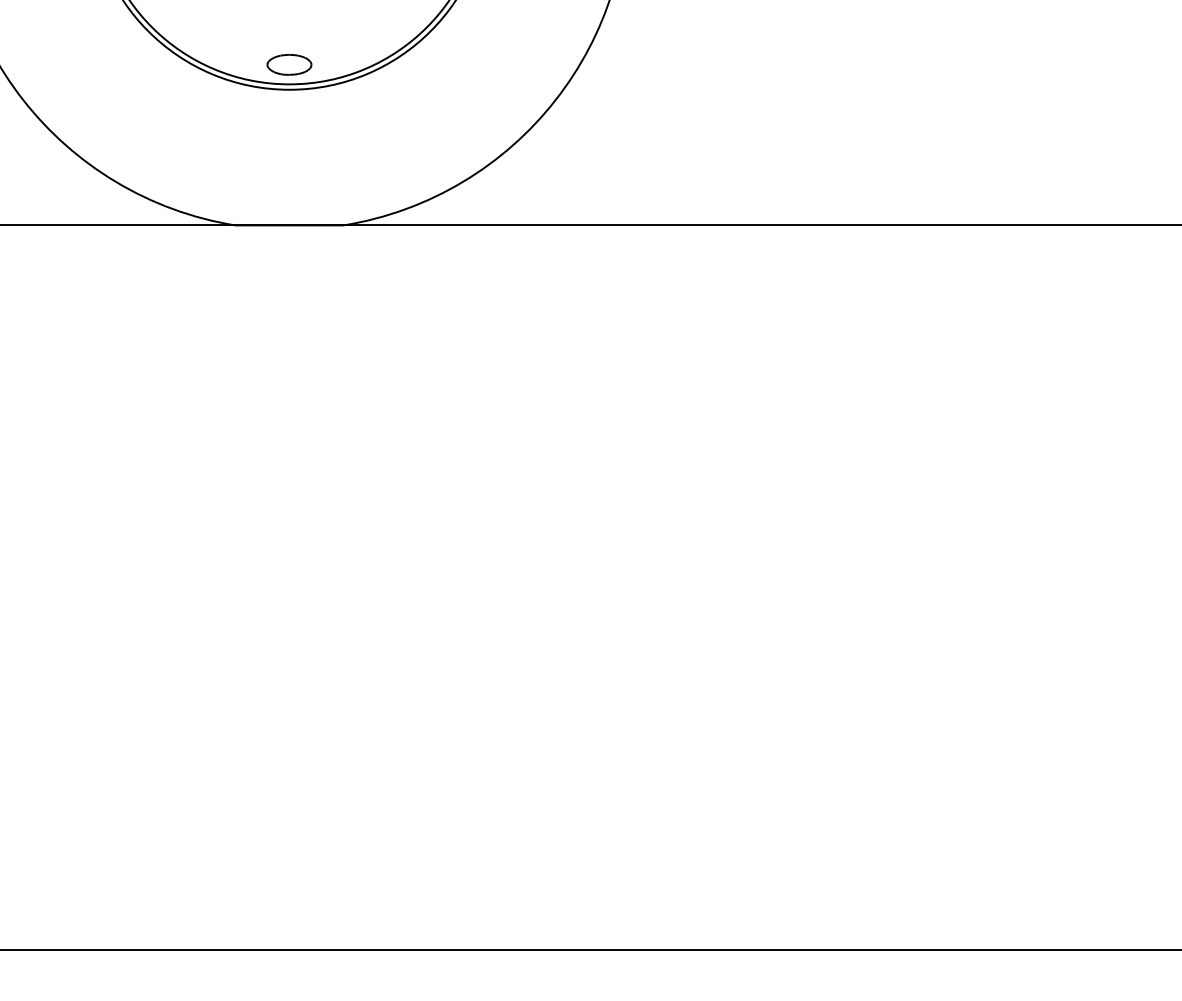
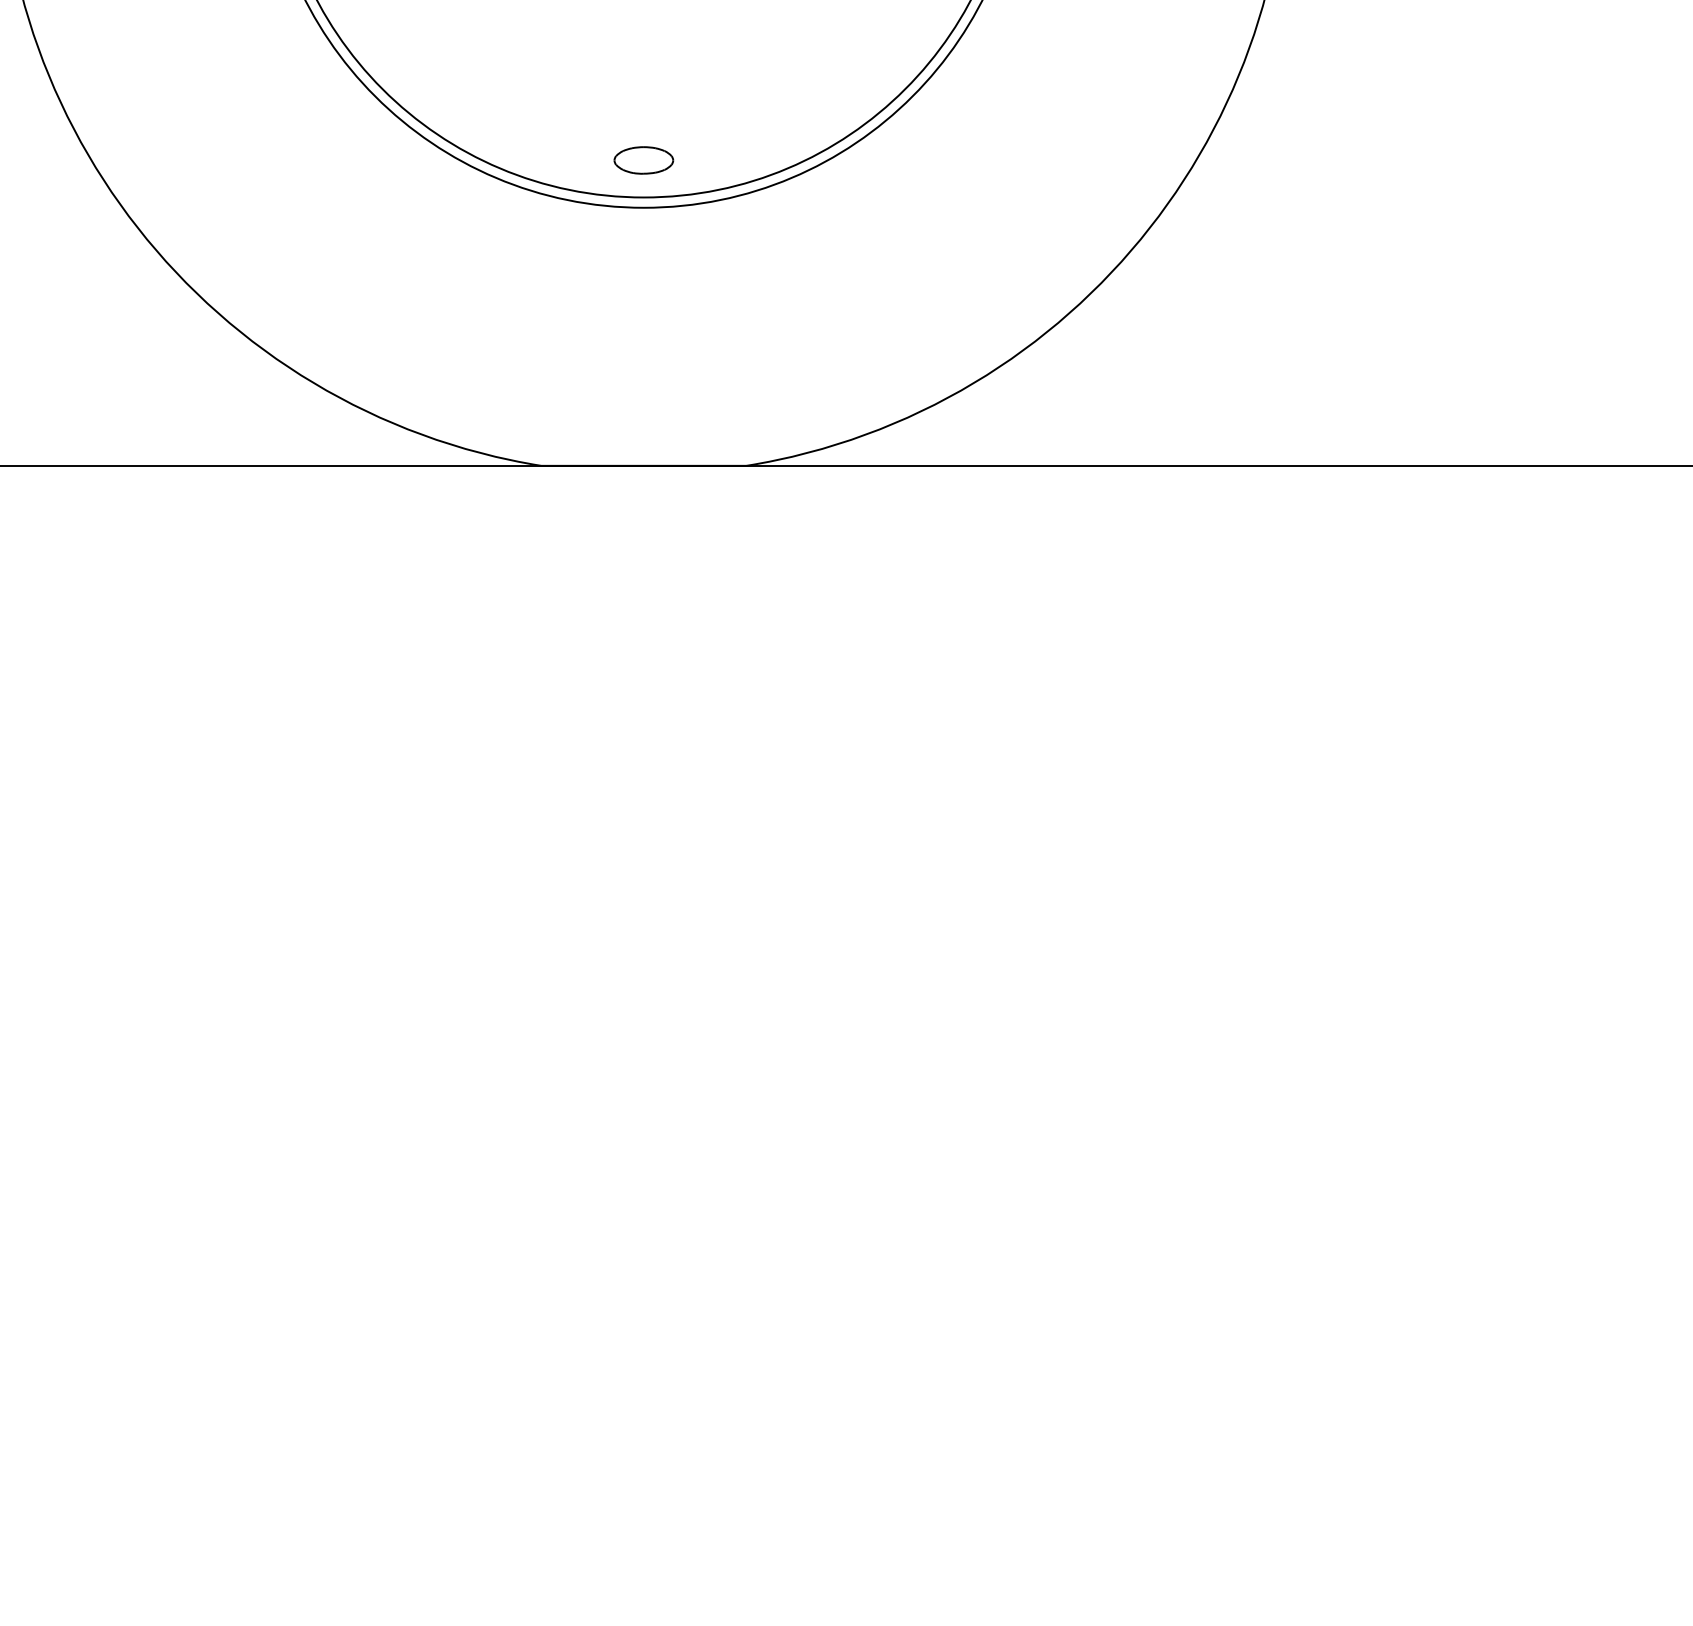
part: (289, 64) -> (643, 159), size x0.7

